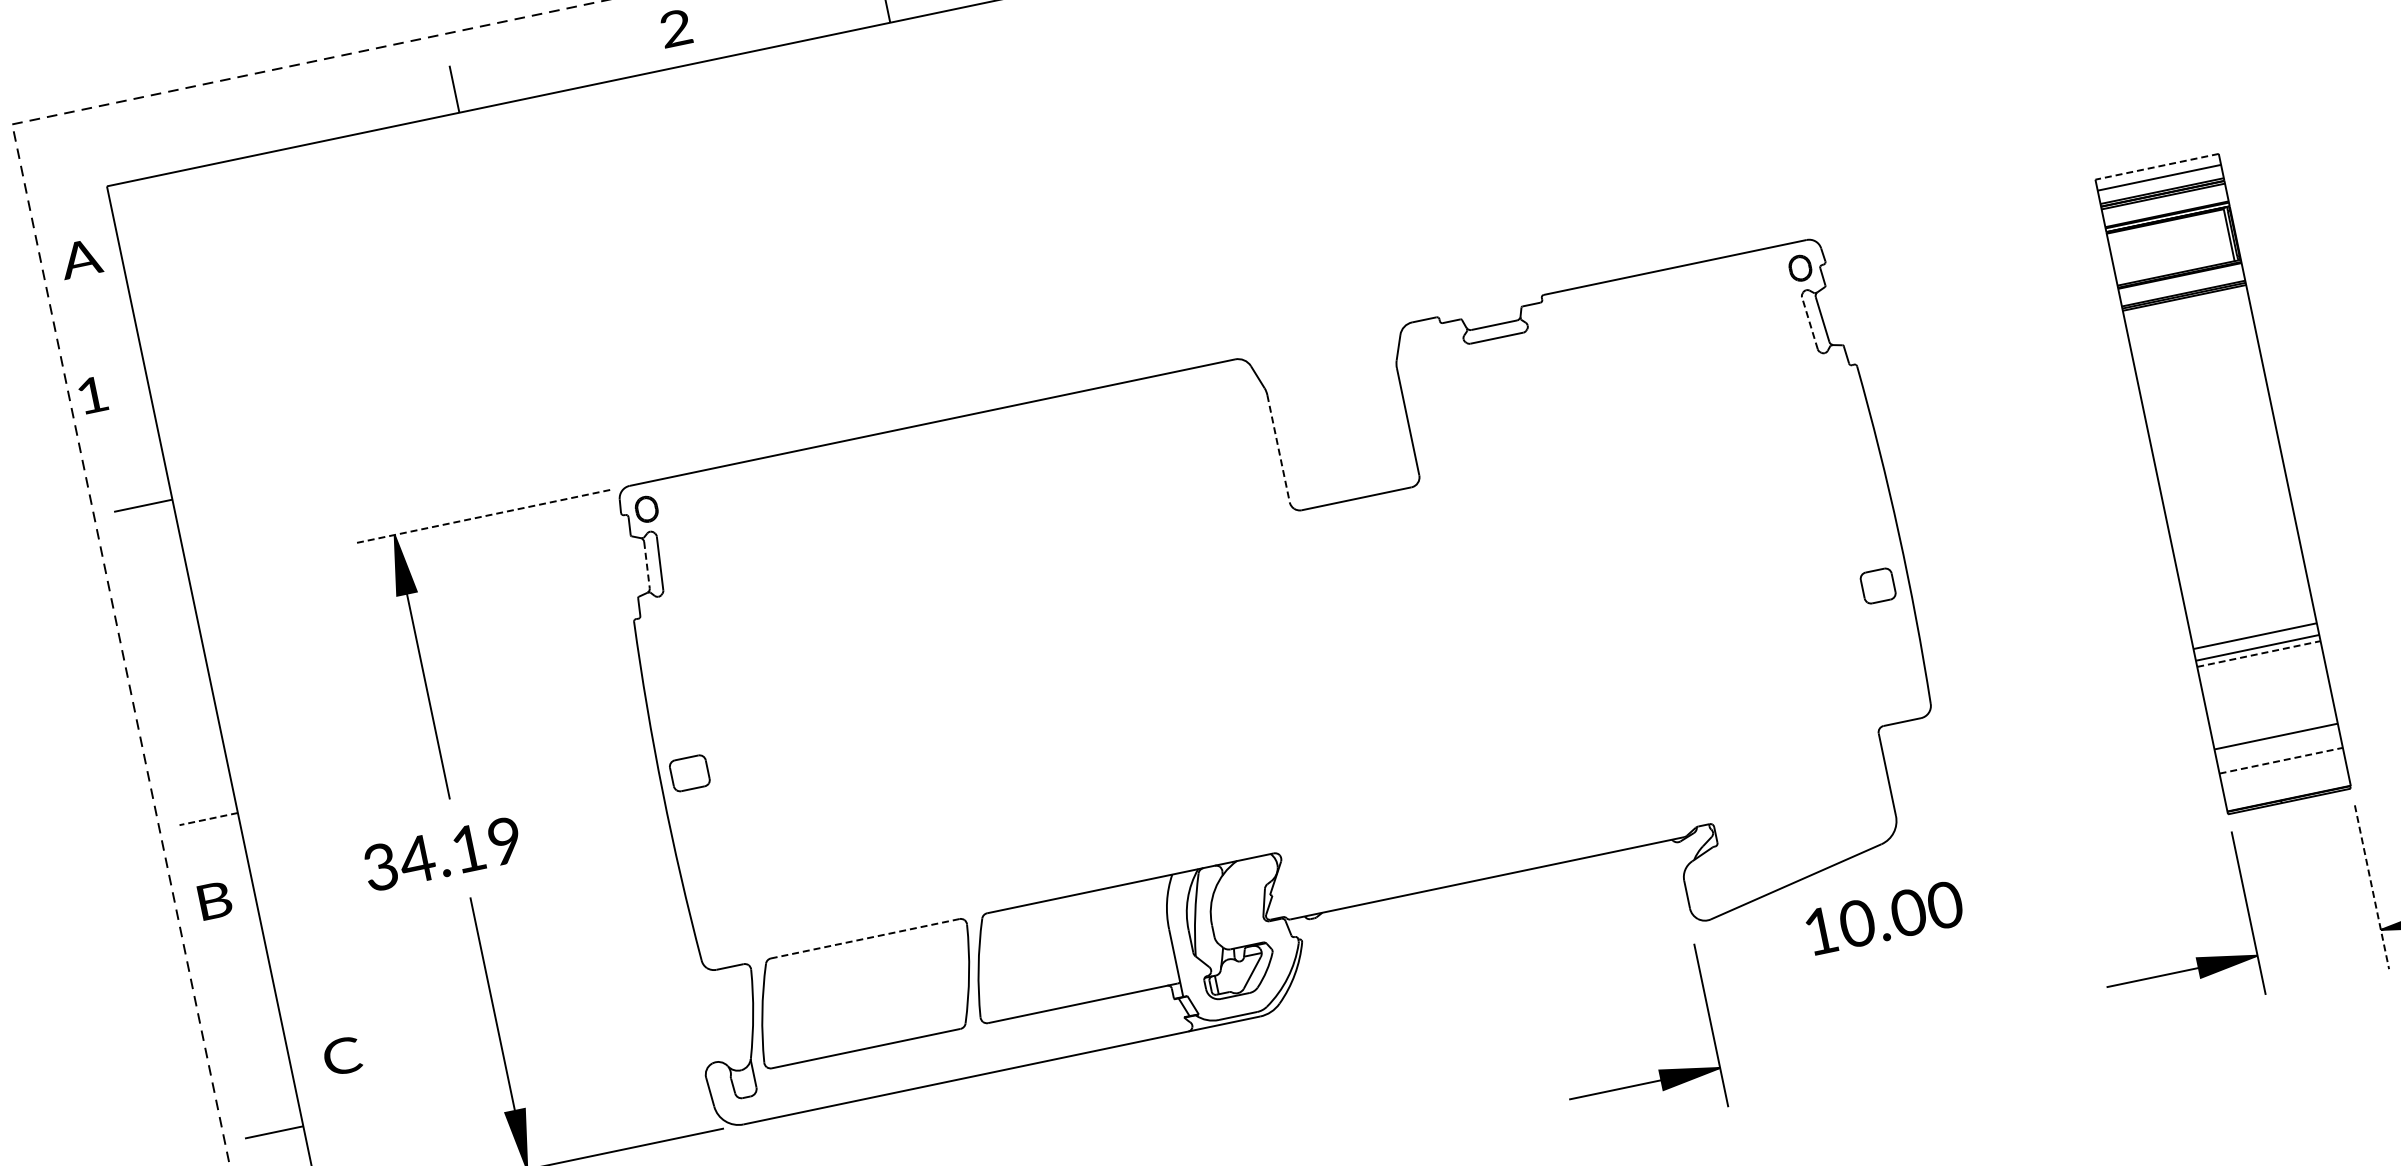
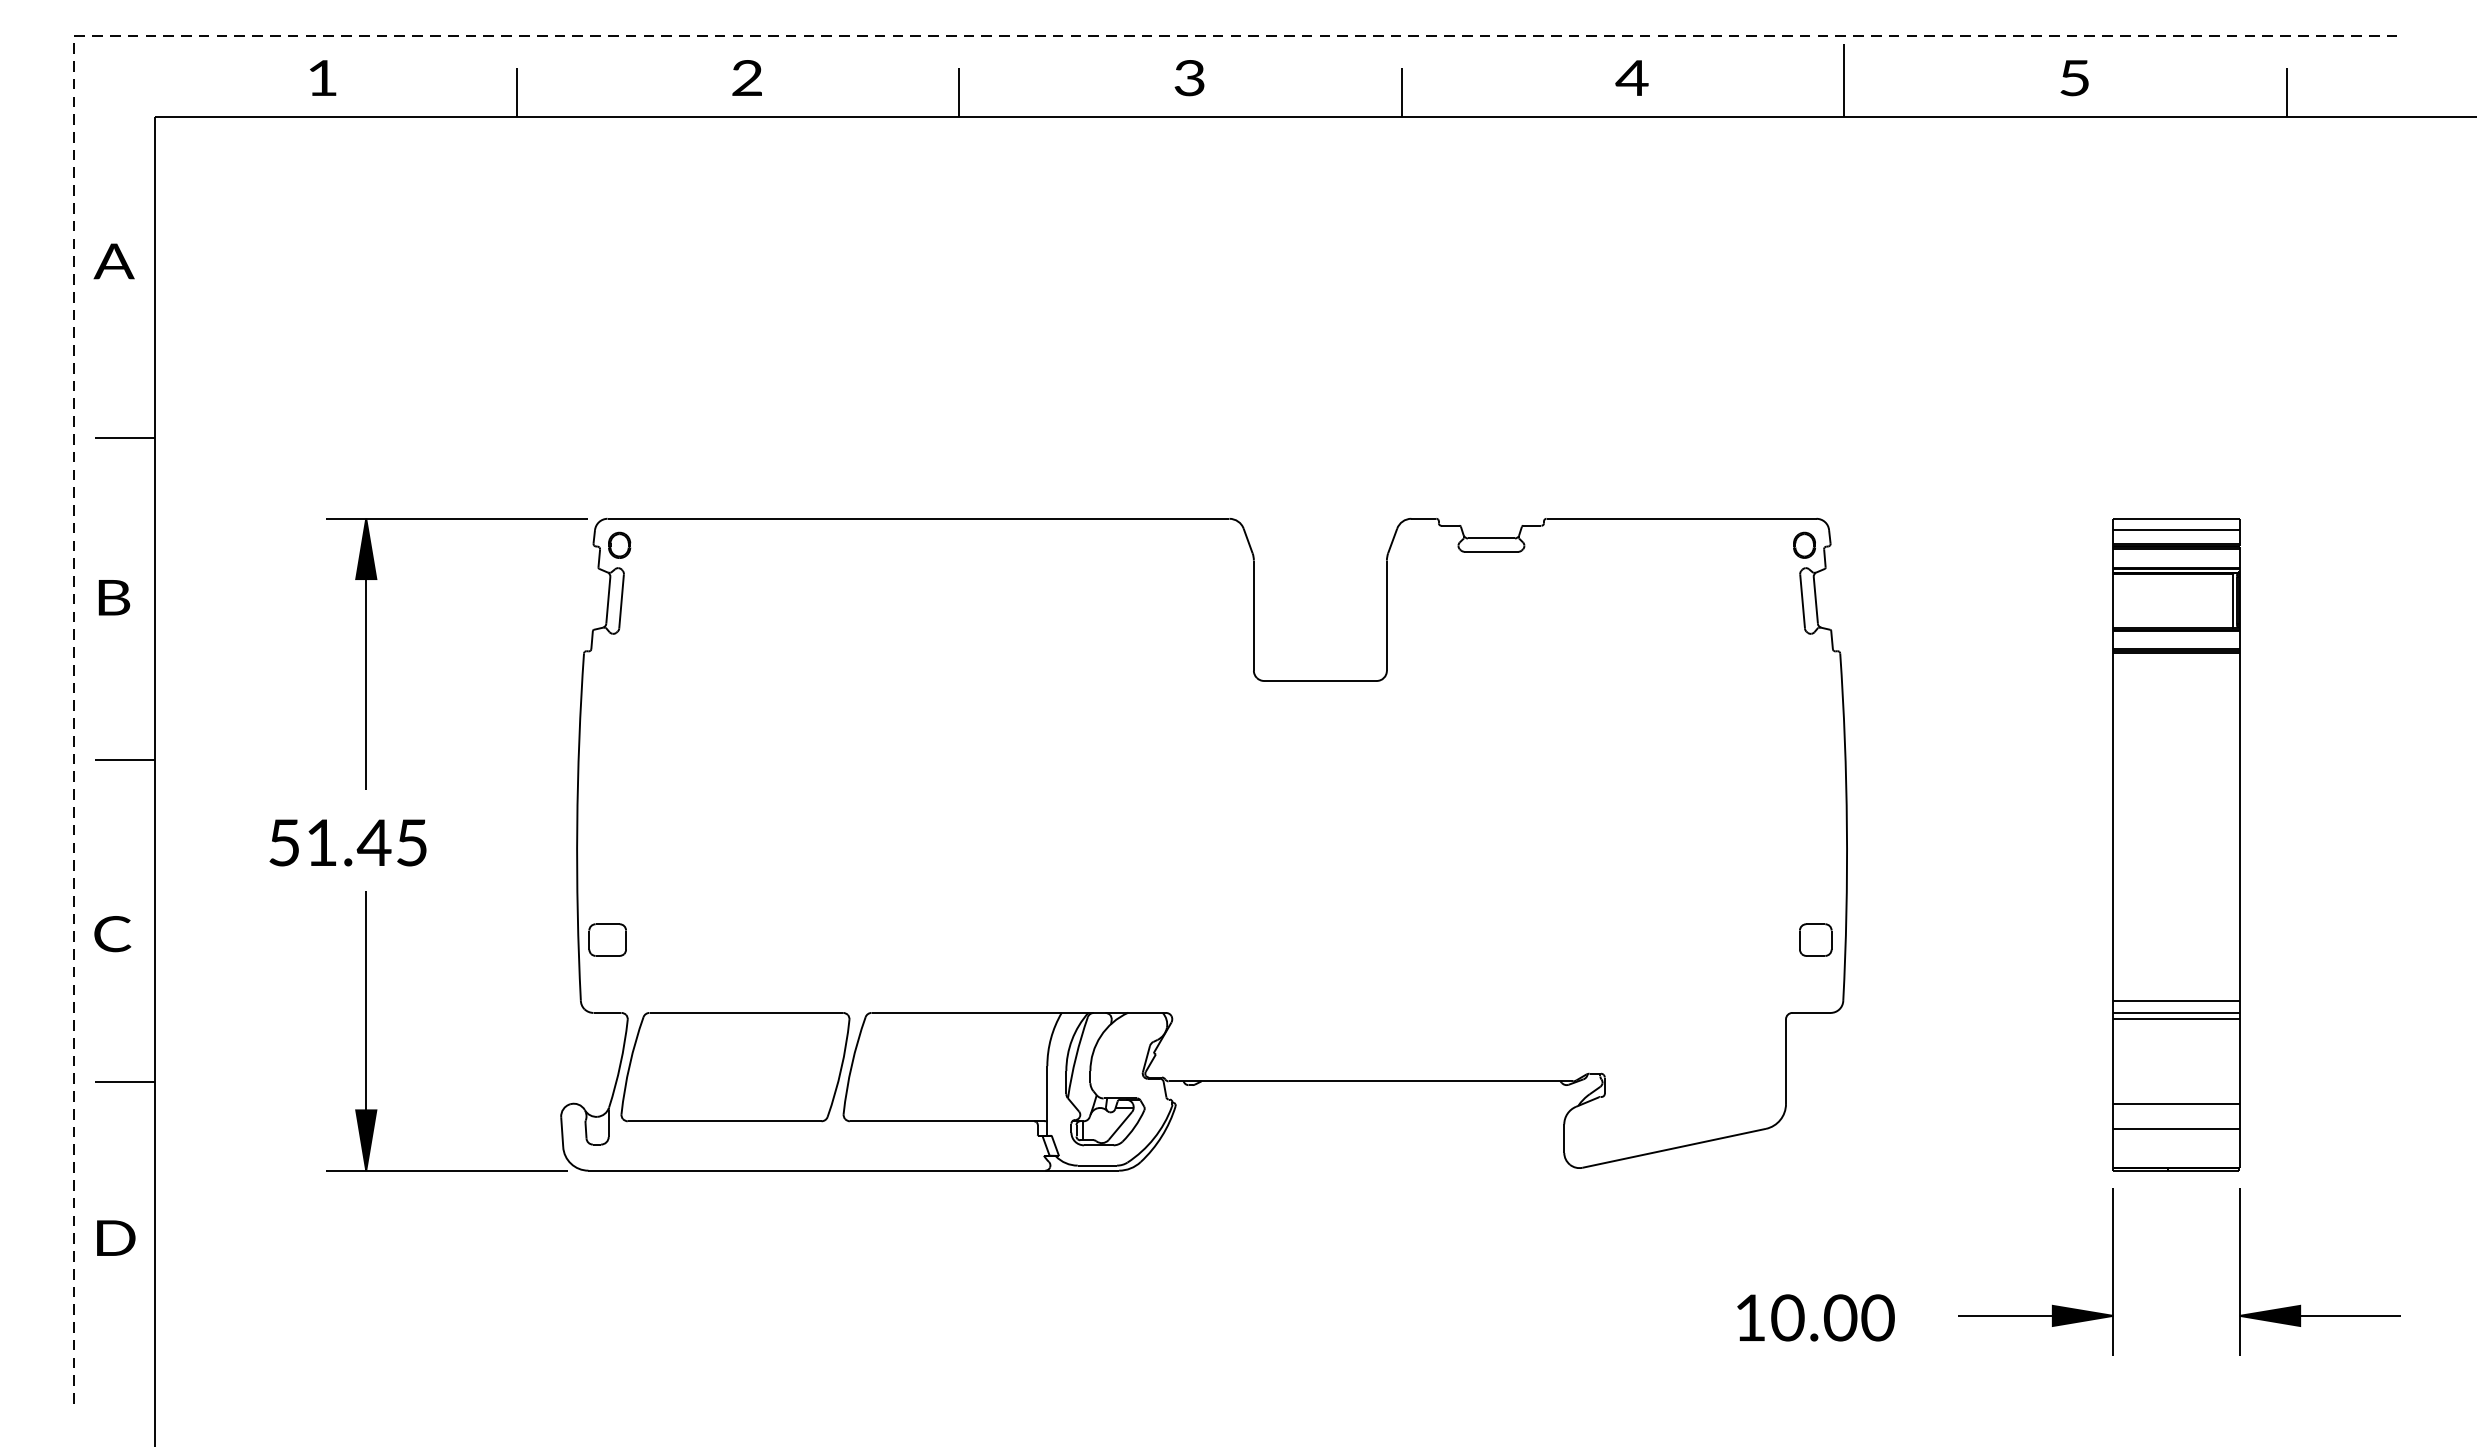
line: (2156, 166) -> (2175, 518), dashed -> solid
text: (80, 258) -> (113, 261), moved
line: (1809, 322) -> (1802, 600), dashed -> solid
text: (93, 394) -> (323, 77), moved
line: (1278, 449) -> (1253, 616), dashed -> solid
line: (482, 516) -> (456, 518), dashed -> solid
line: (647, 565) -> (608, 600), dashed -> solid
part: (1877, 585) -> (1815, 939), moved
line: (2258, 654) -> (2176, 1019), dashed -> solid
line: (2281, 760) -> (2176, 1128), dashed -> solid
part: (689, 772) -> (607, 939), moved
line: (208, 819) -> (124, 760), dashed -> solid
text: (442, 853) -> (347, 842), 34.19 -> 51.45
line: (2371, 887) -> (2239, 1272), dashed -> solid
text: (215, 900) -> (114, 597), moved
text: (1884, 917) -> (1815, 1317), moved
line: (865, 938) -> (746, 1012), dashed -> solid
text: (342, 1056) -> (112, 934), moved
part: (1658, 1069) -> (1500, 1304), removed

